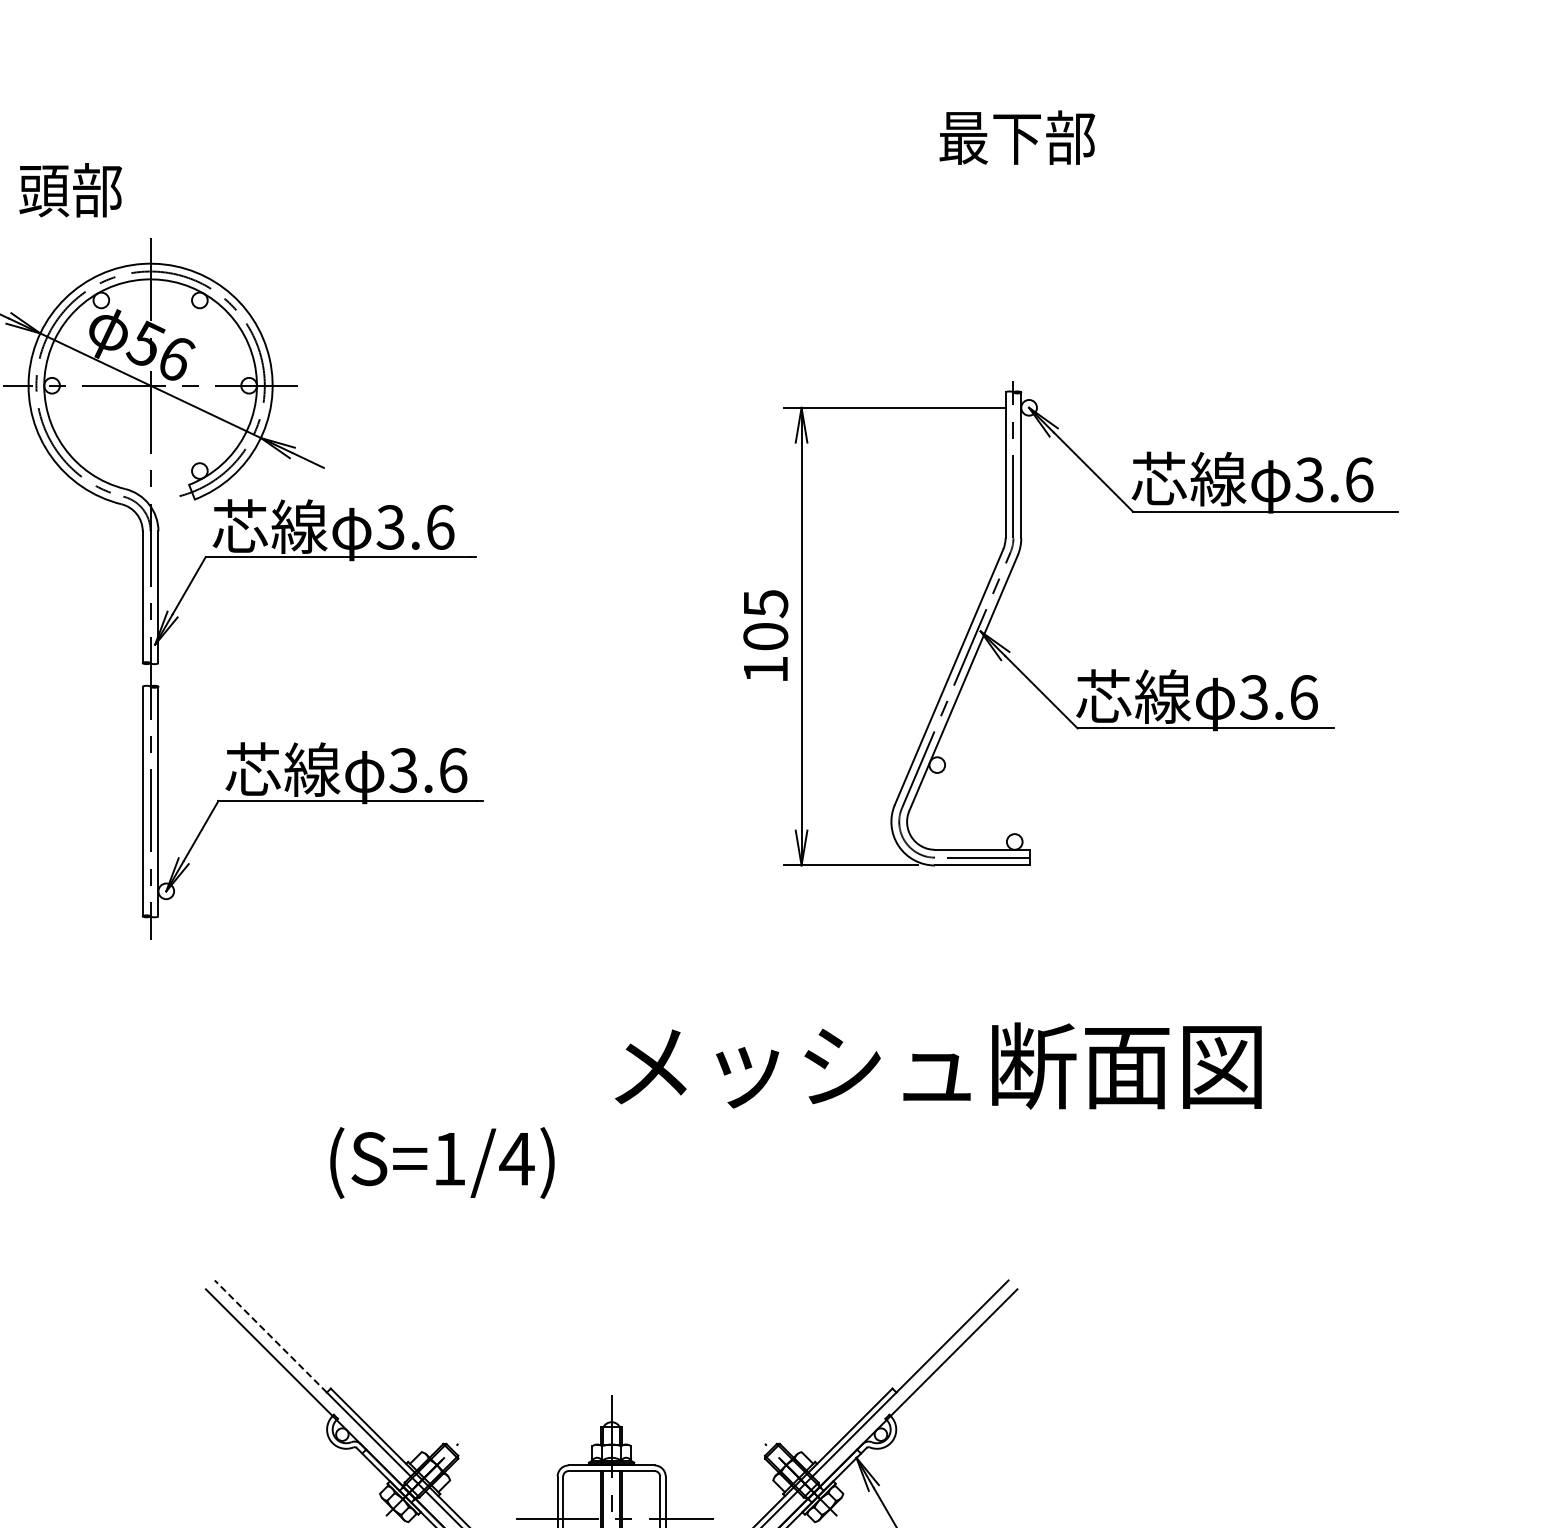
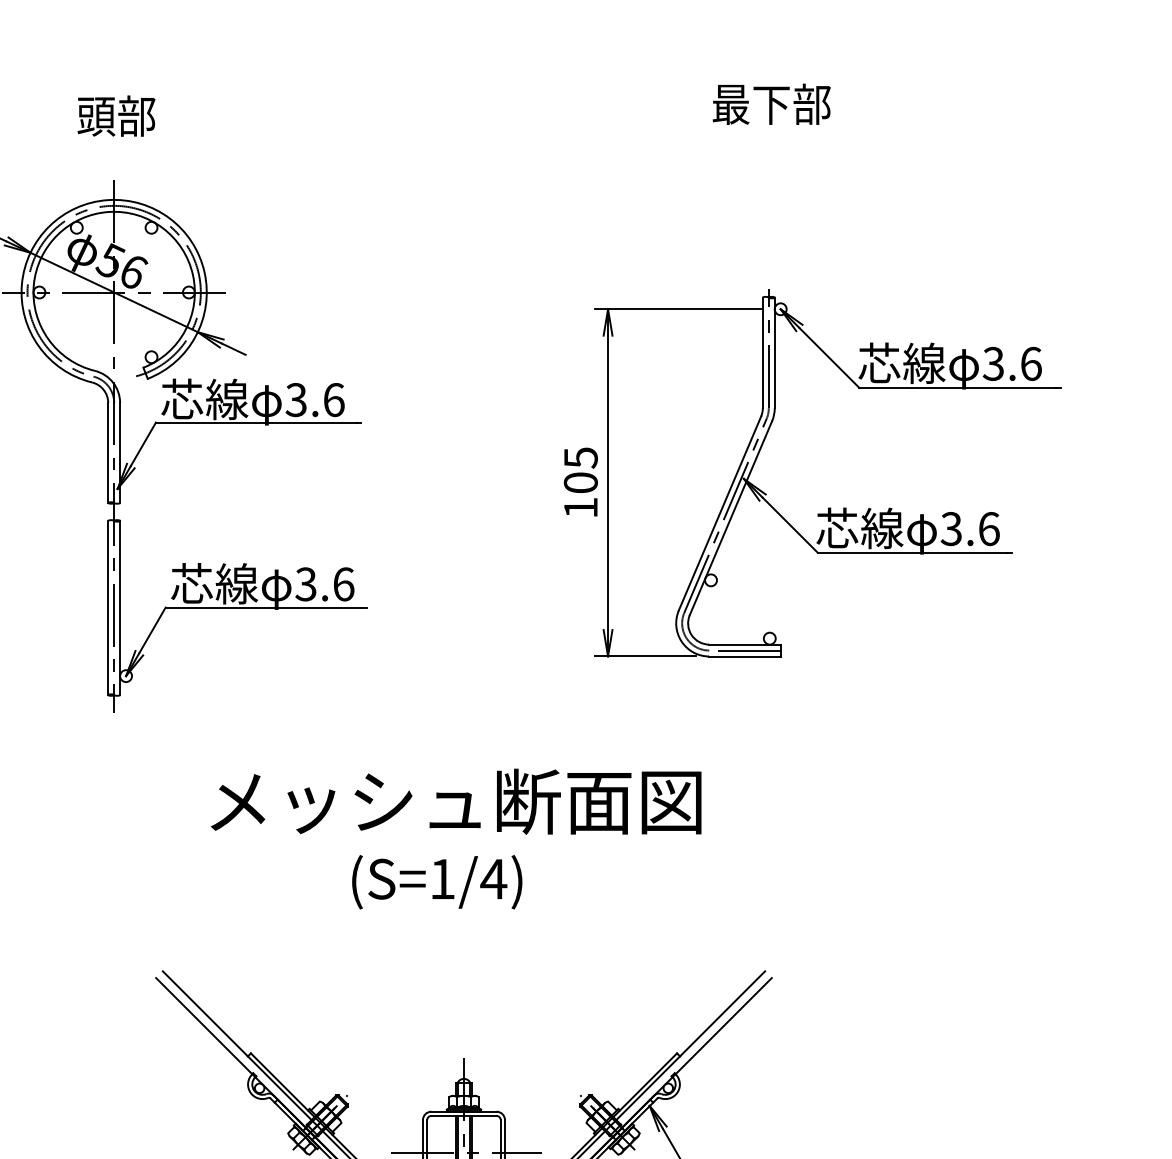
text: (70, 190) -> (116, 116), moved
text: (938, 1065) -> (456, 801), moved
text: (442, 1162) -> (437, 881), moved
line: (270, 1336) -> (205, 1013), dashed -> solid

